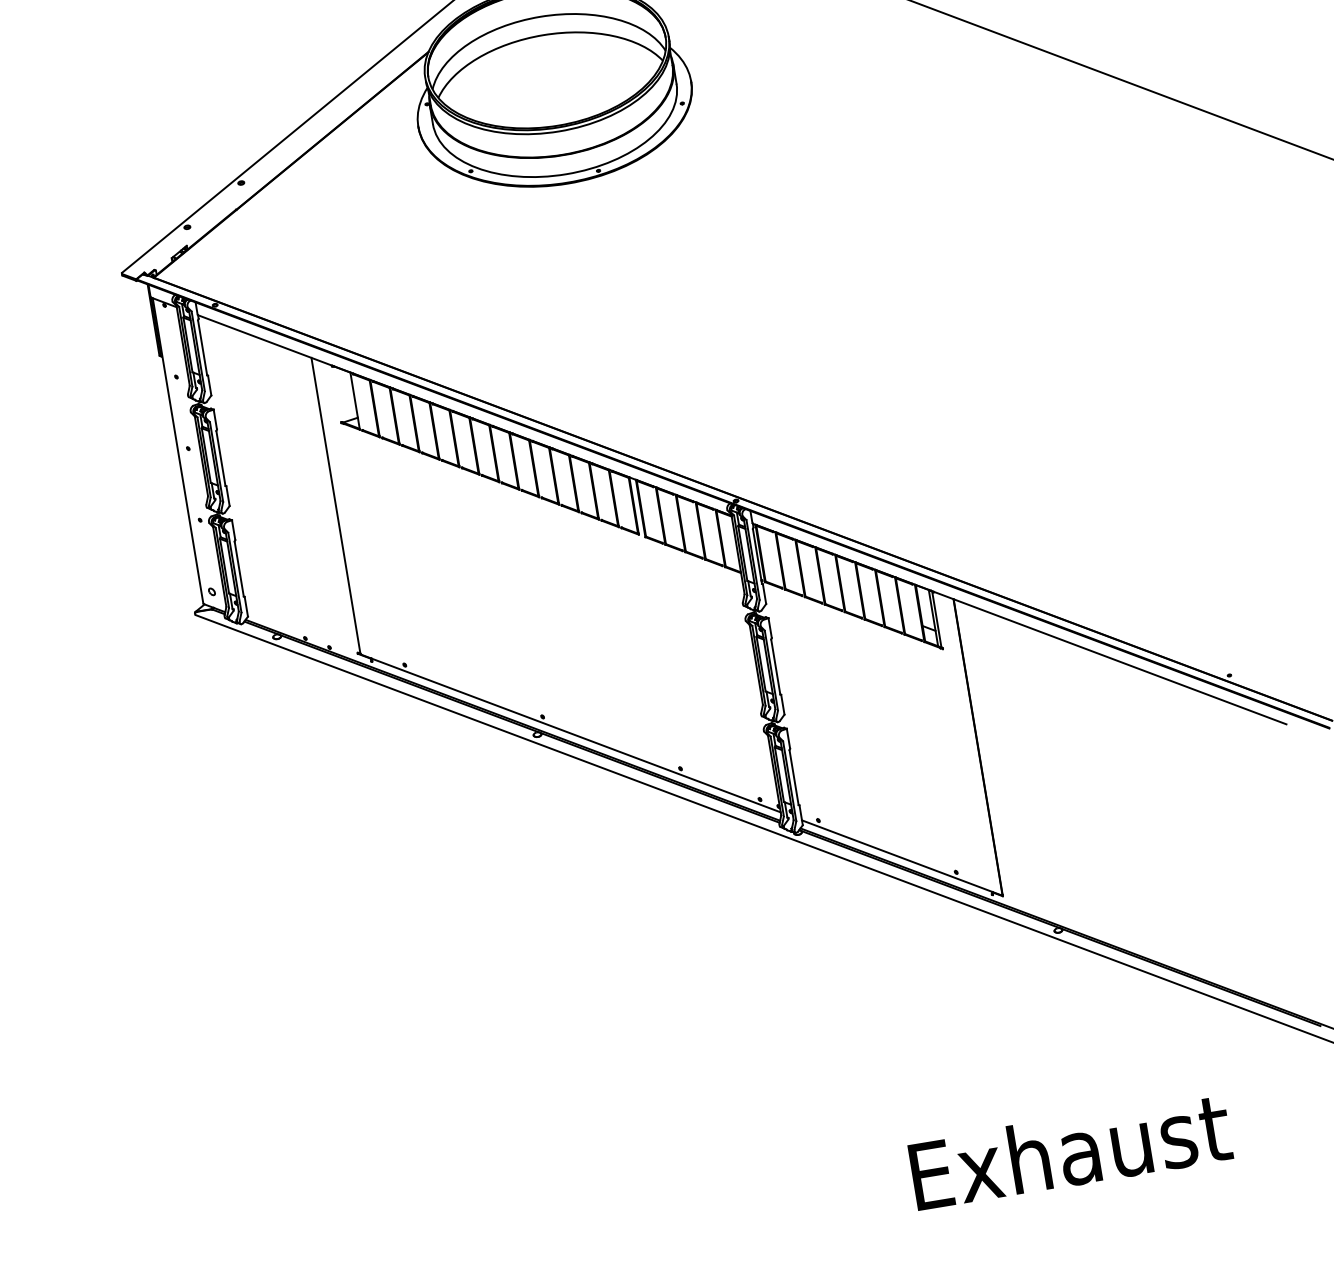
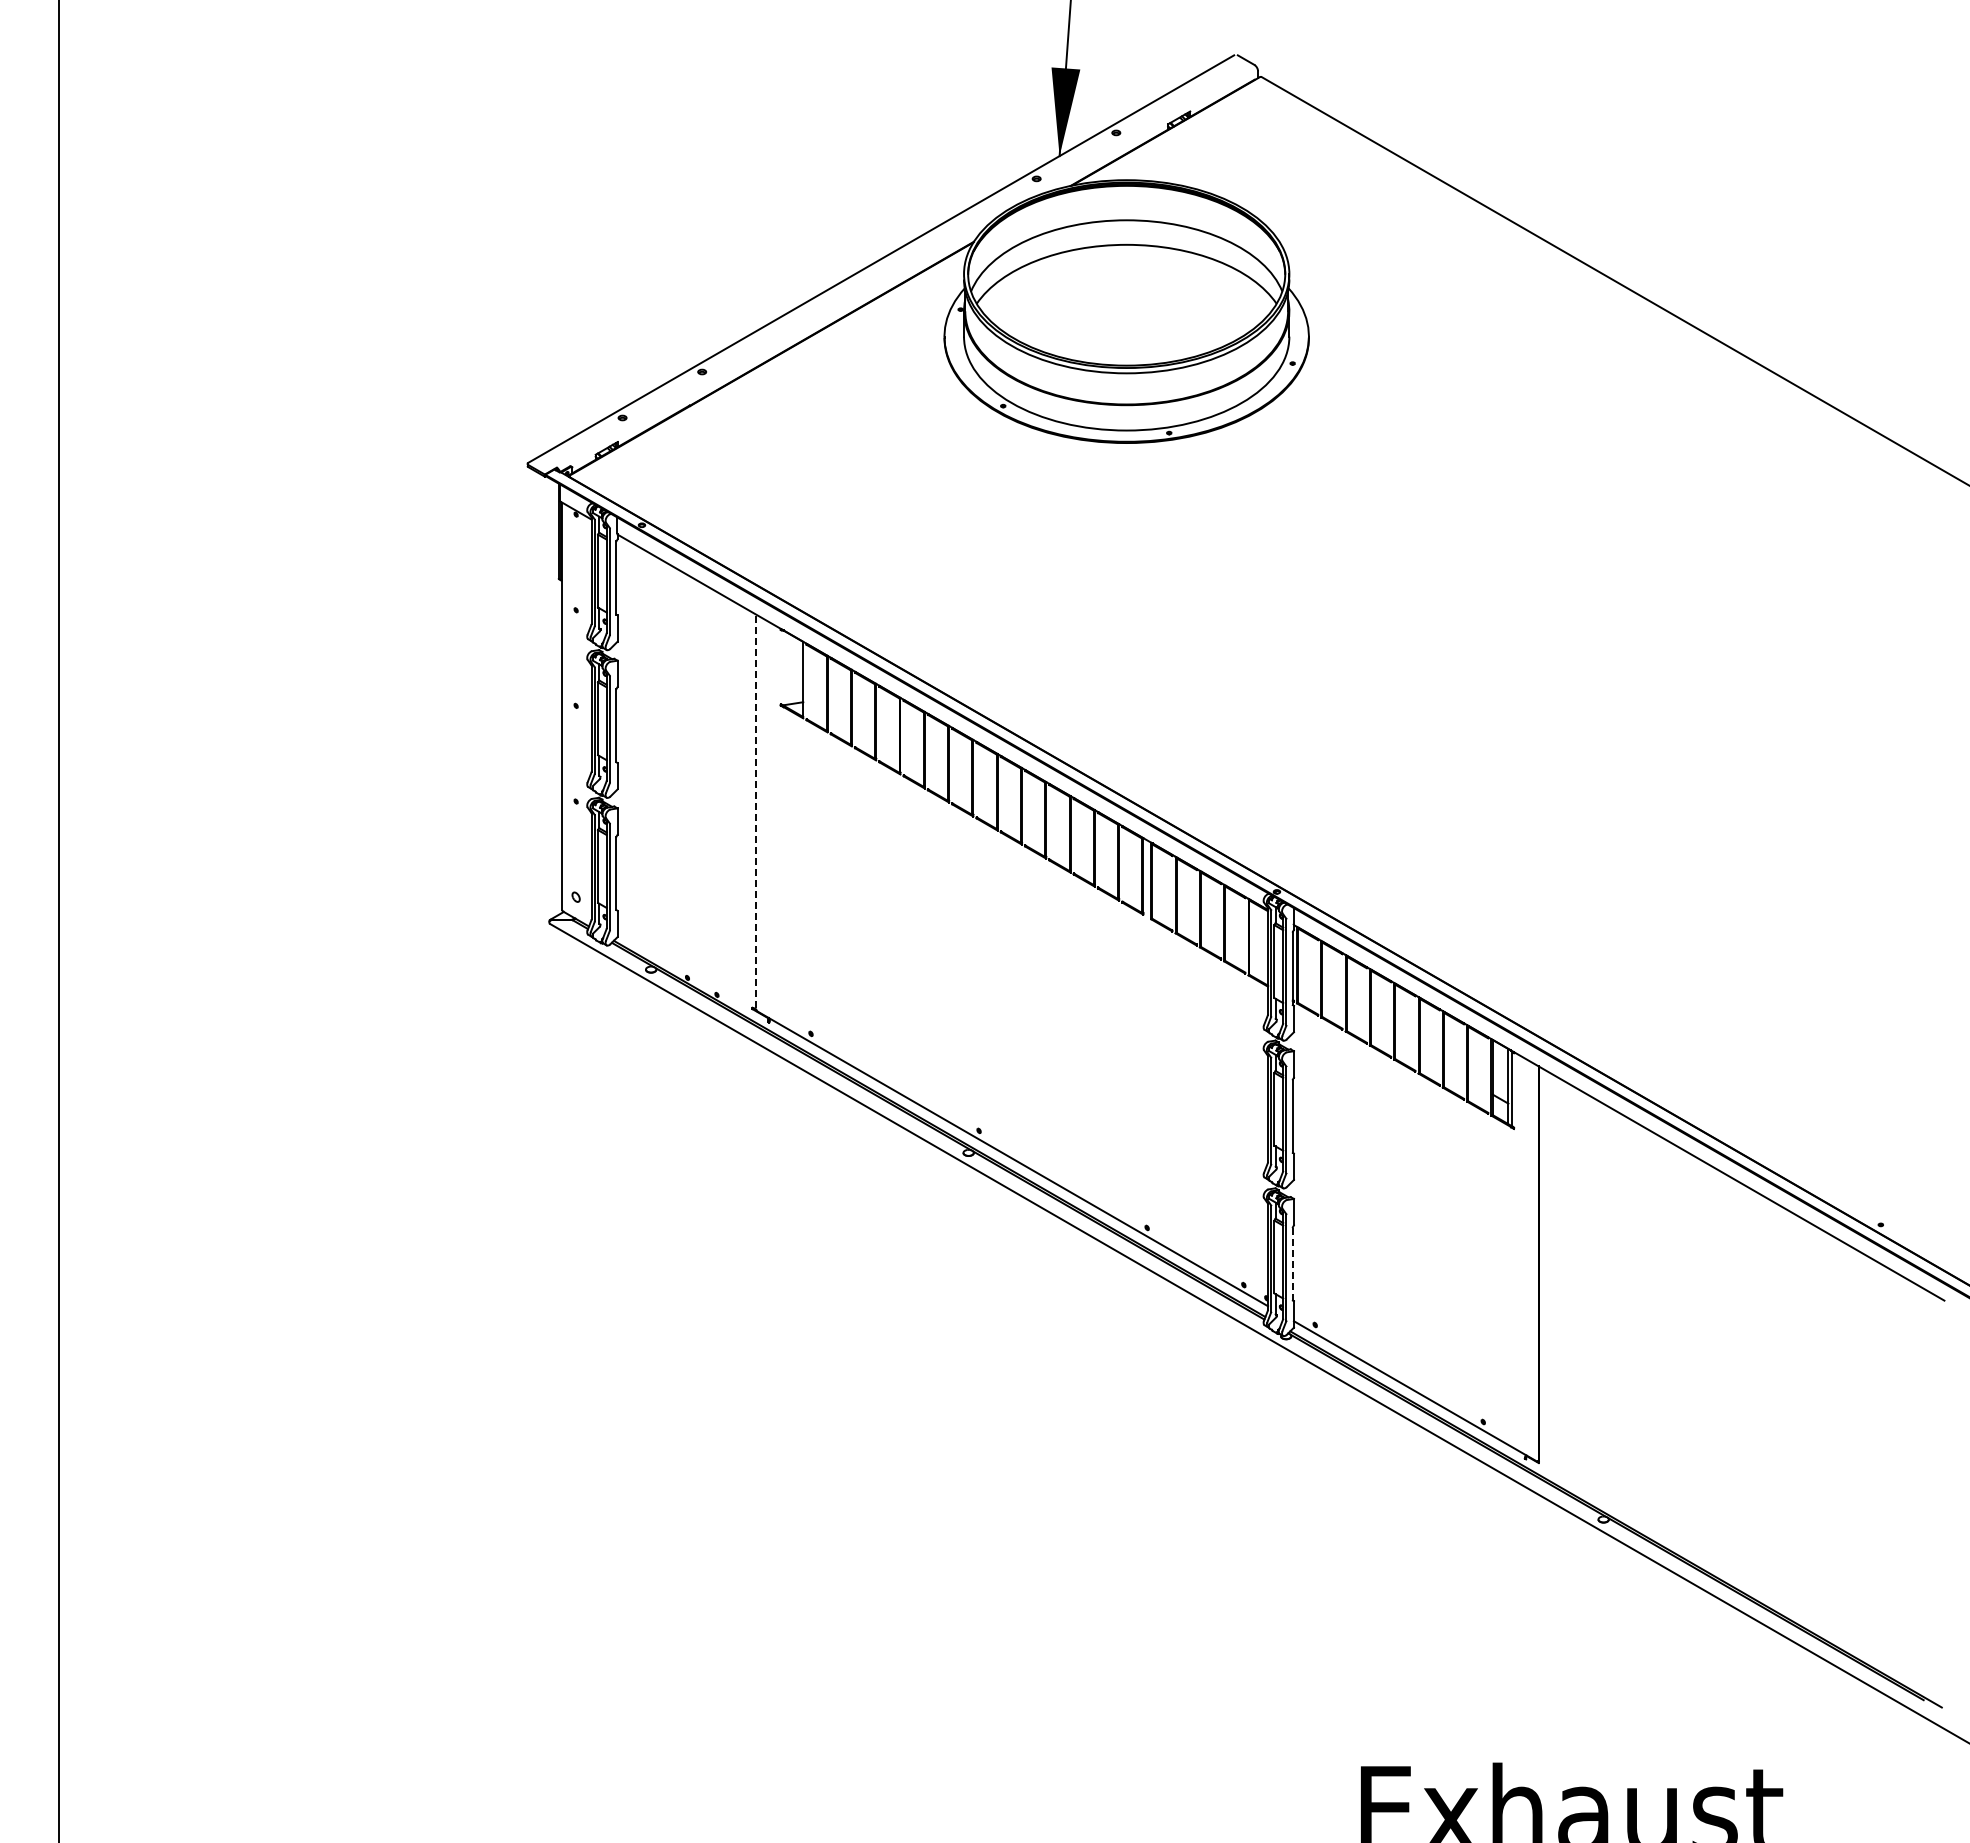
line: (335, 505) -> (755, 811), solid -> dashed
line: (793, 777) -> (1292, 1263), solid -> dashed

